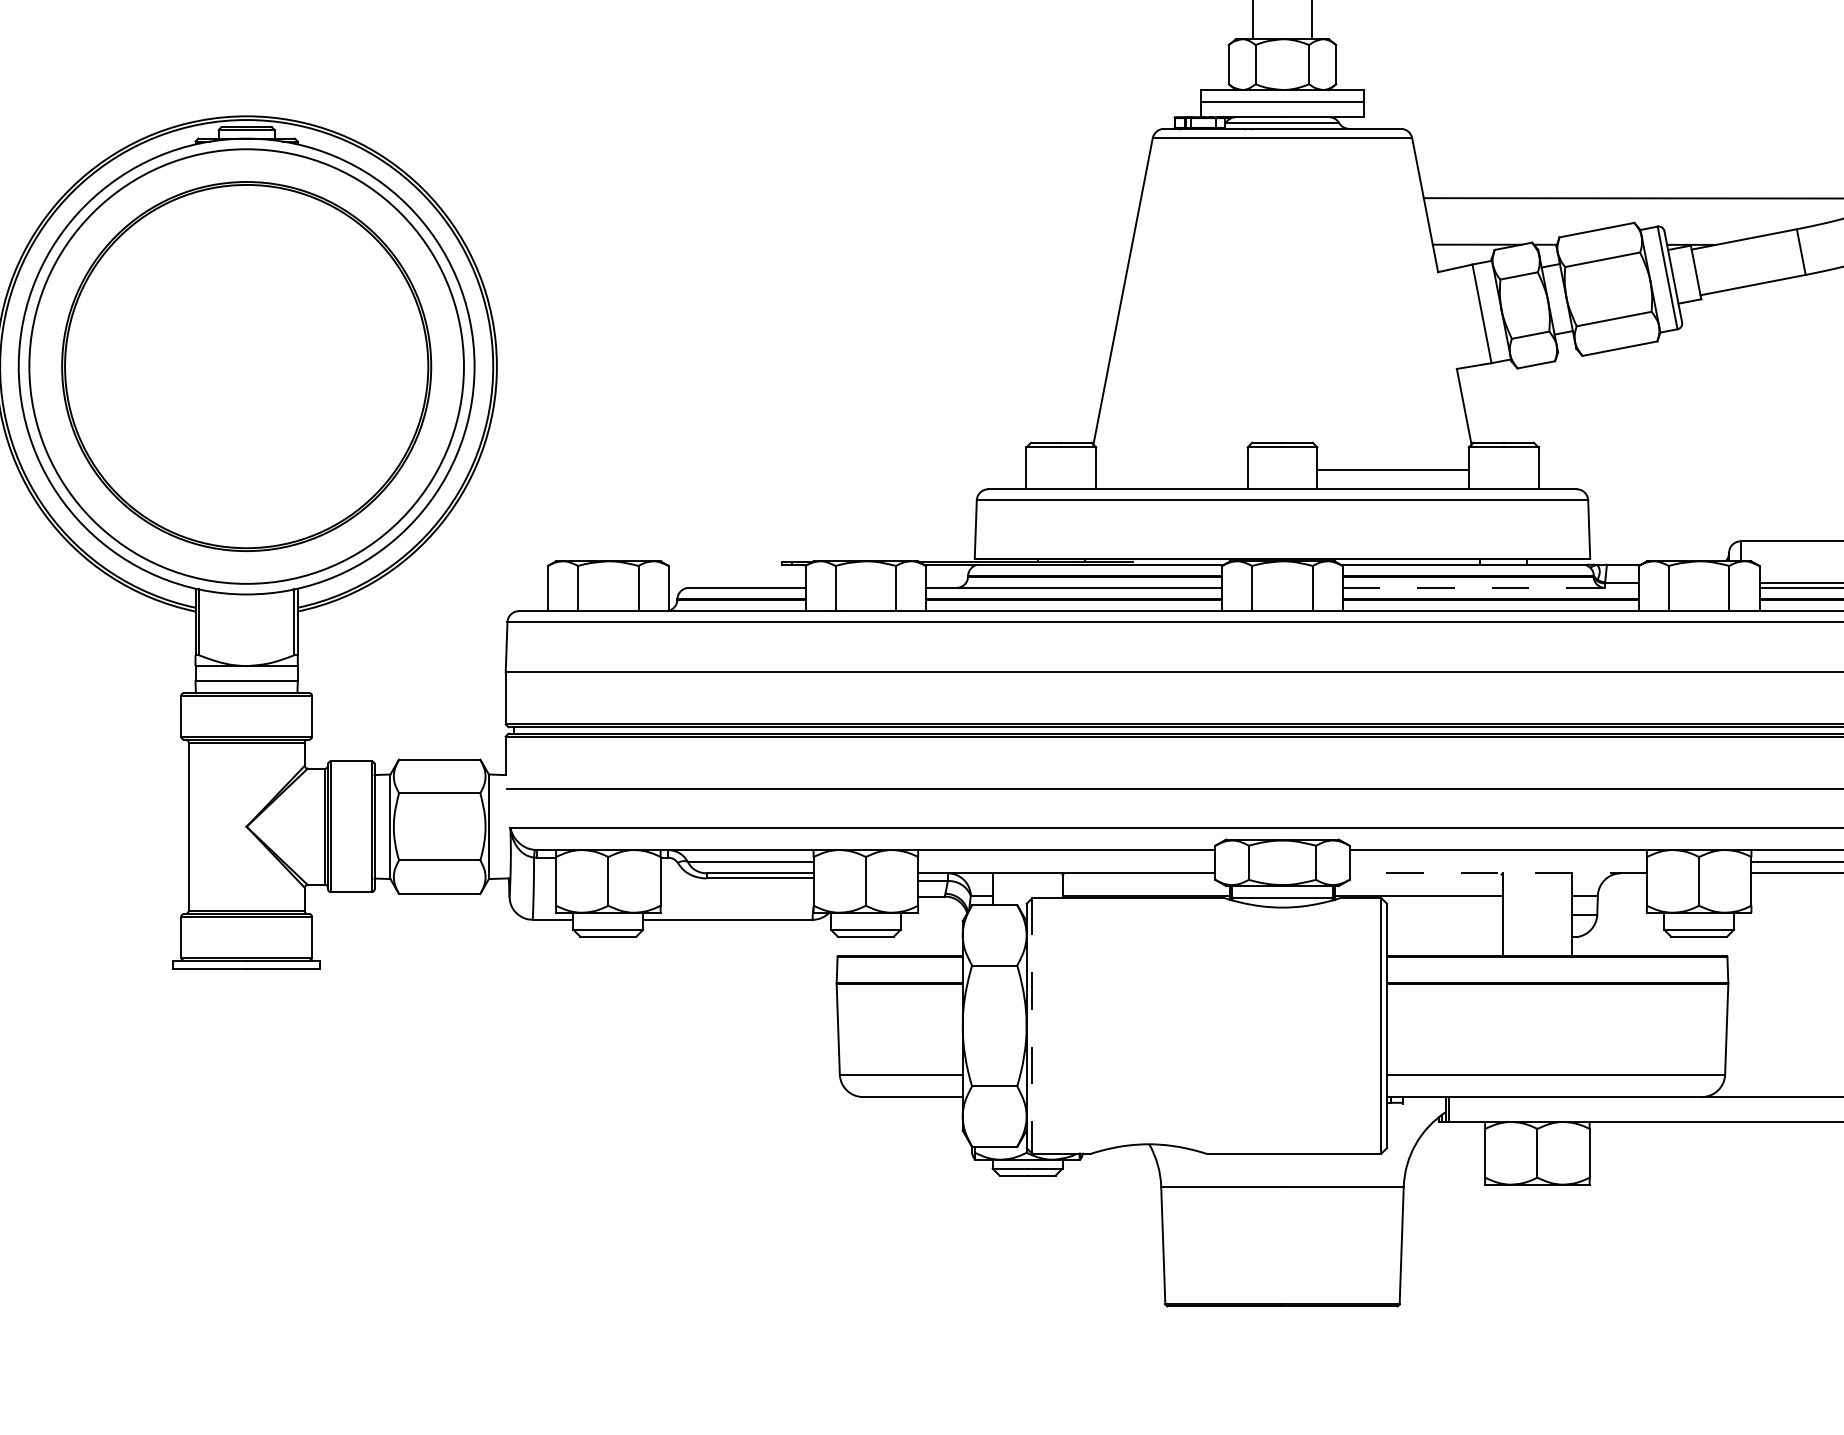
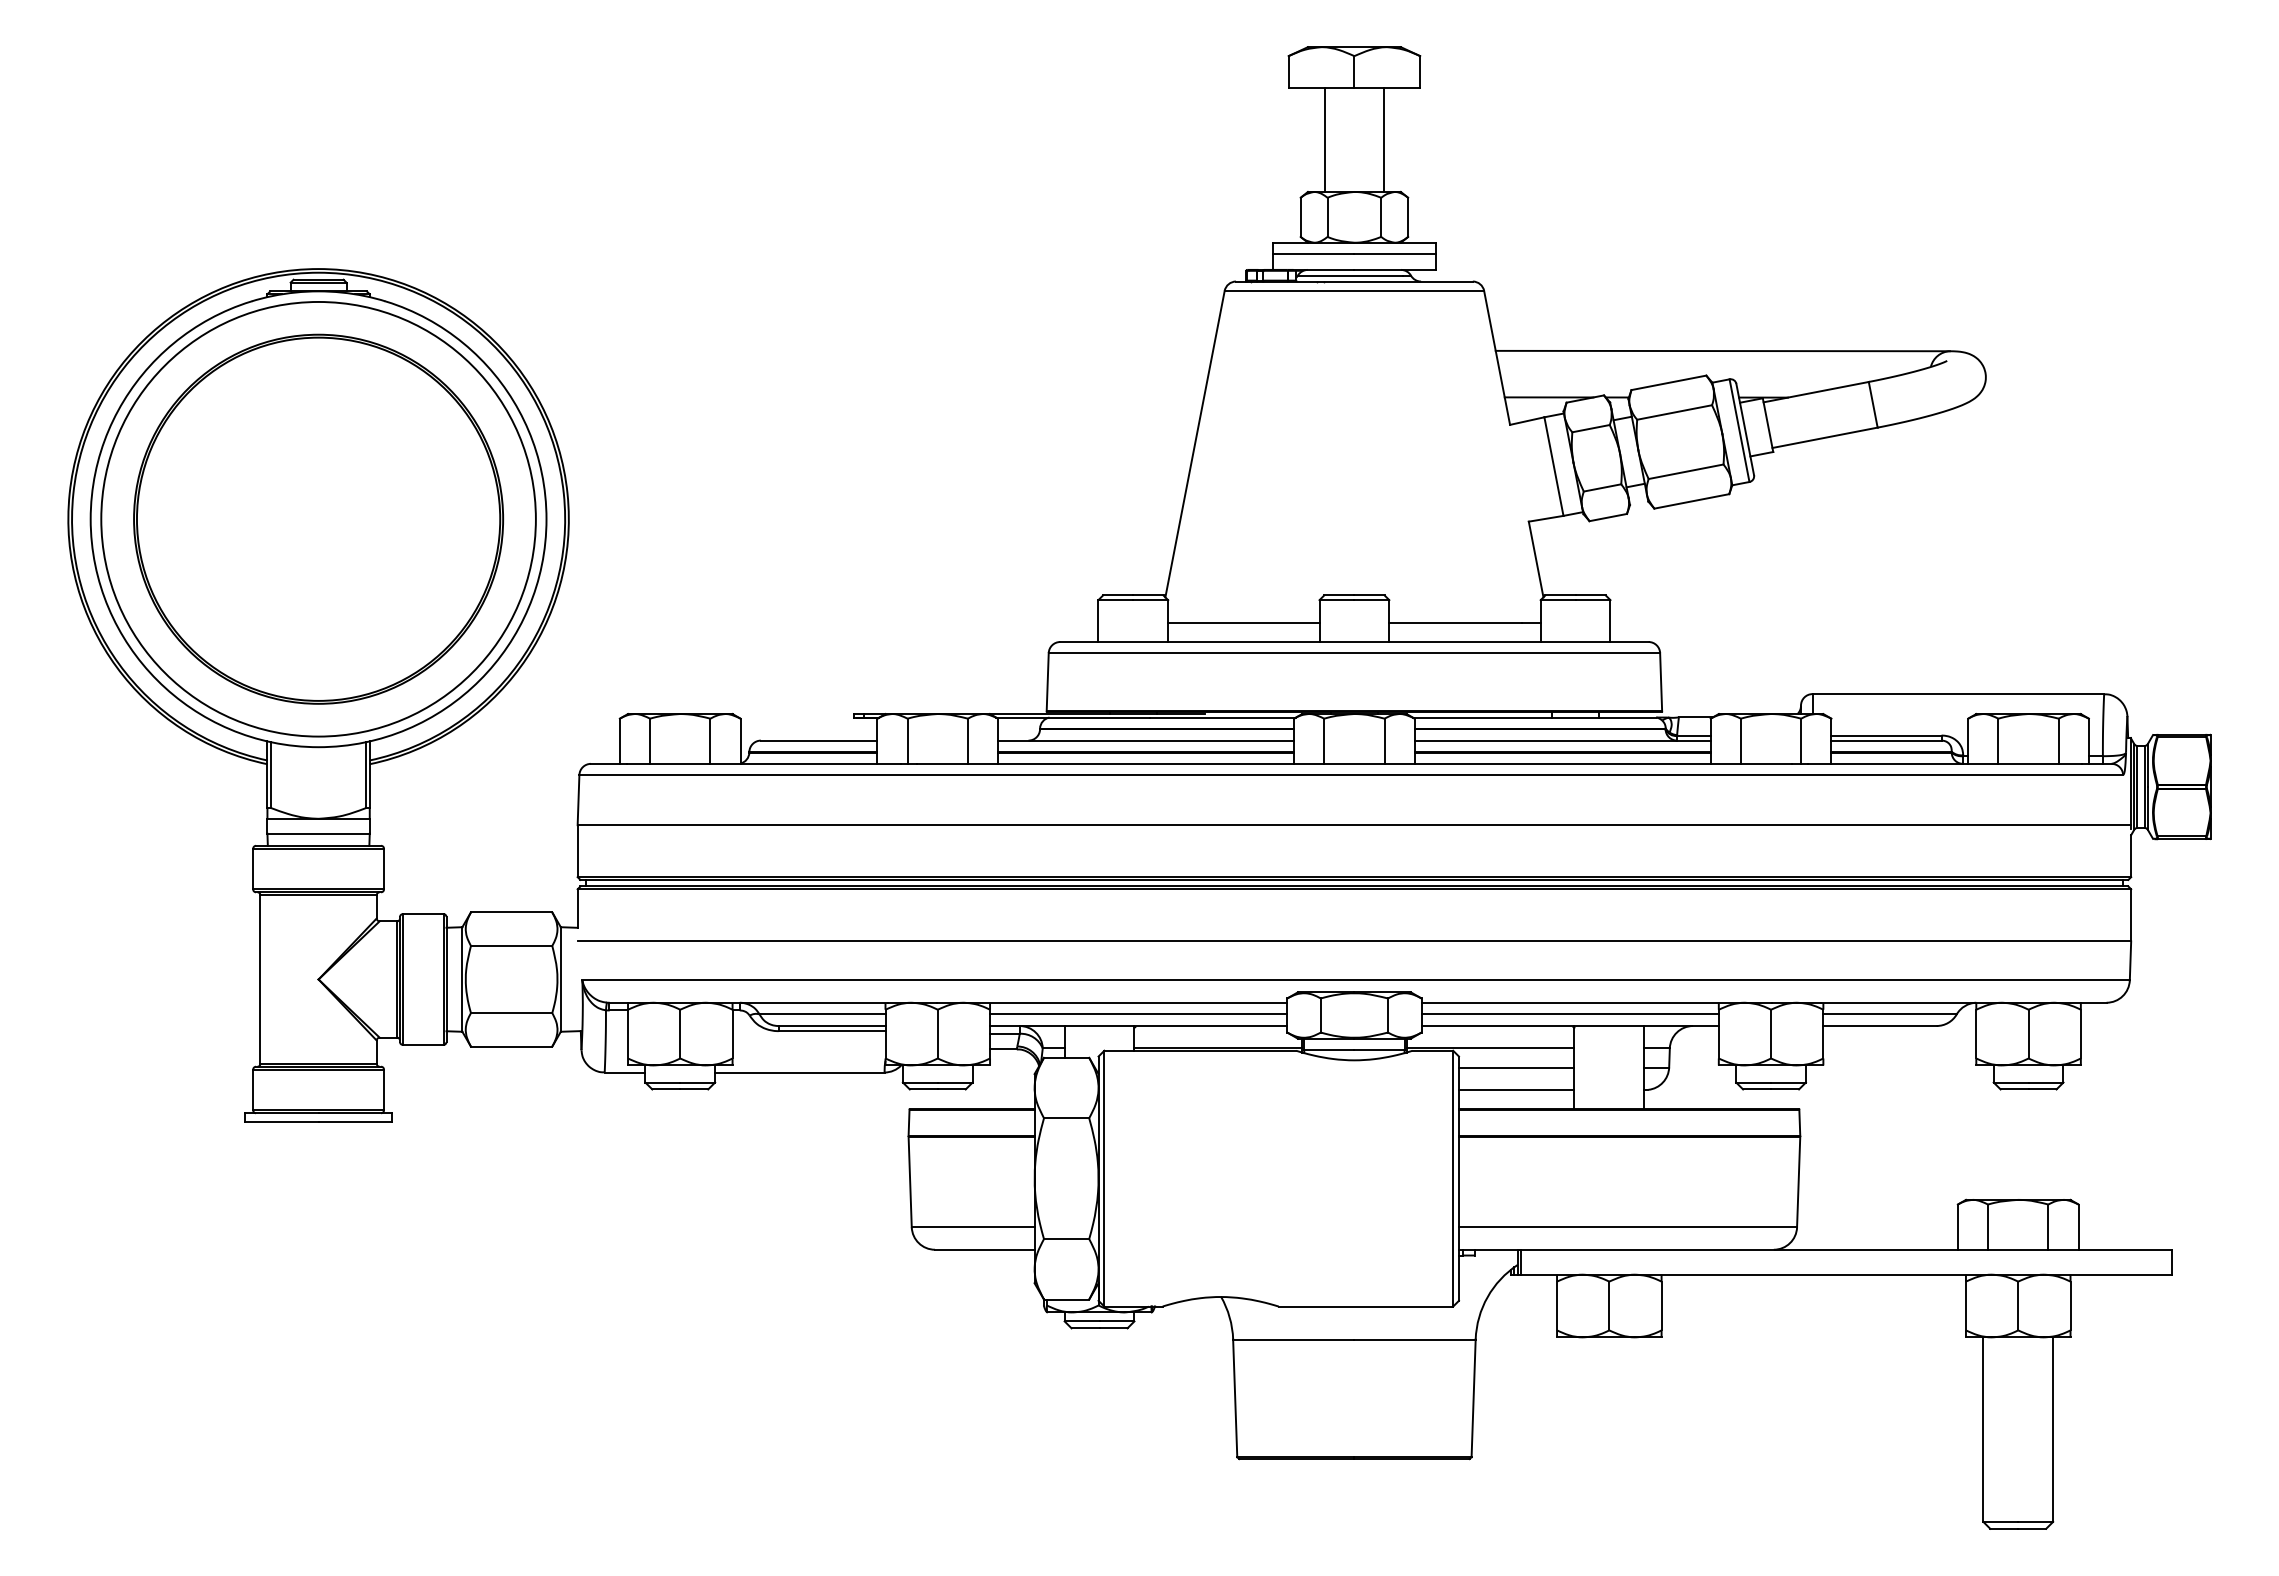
line: (1171, 470) -> (1243, 623), added
line: (1490, 587) -> (1562, 740), dashed -> solid
line: (1066, 861) -> (1138, 1014), added
line: (1497, 861) -> (1569, 1014), added
line: (1498, 873) -> (1570, 1026), dashed -> solid
line: (1444, 914) -> (1516, 1067), added
line: (1444, 936) -> (1516, 1089), added
line: (1032, 1025) -> (1104, 1178), dashed -> solid

